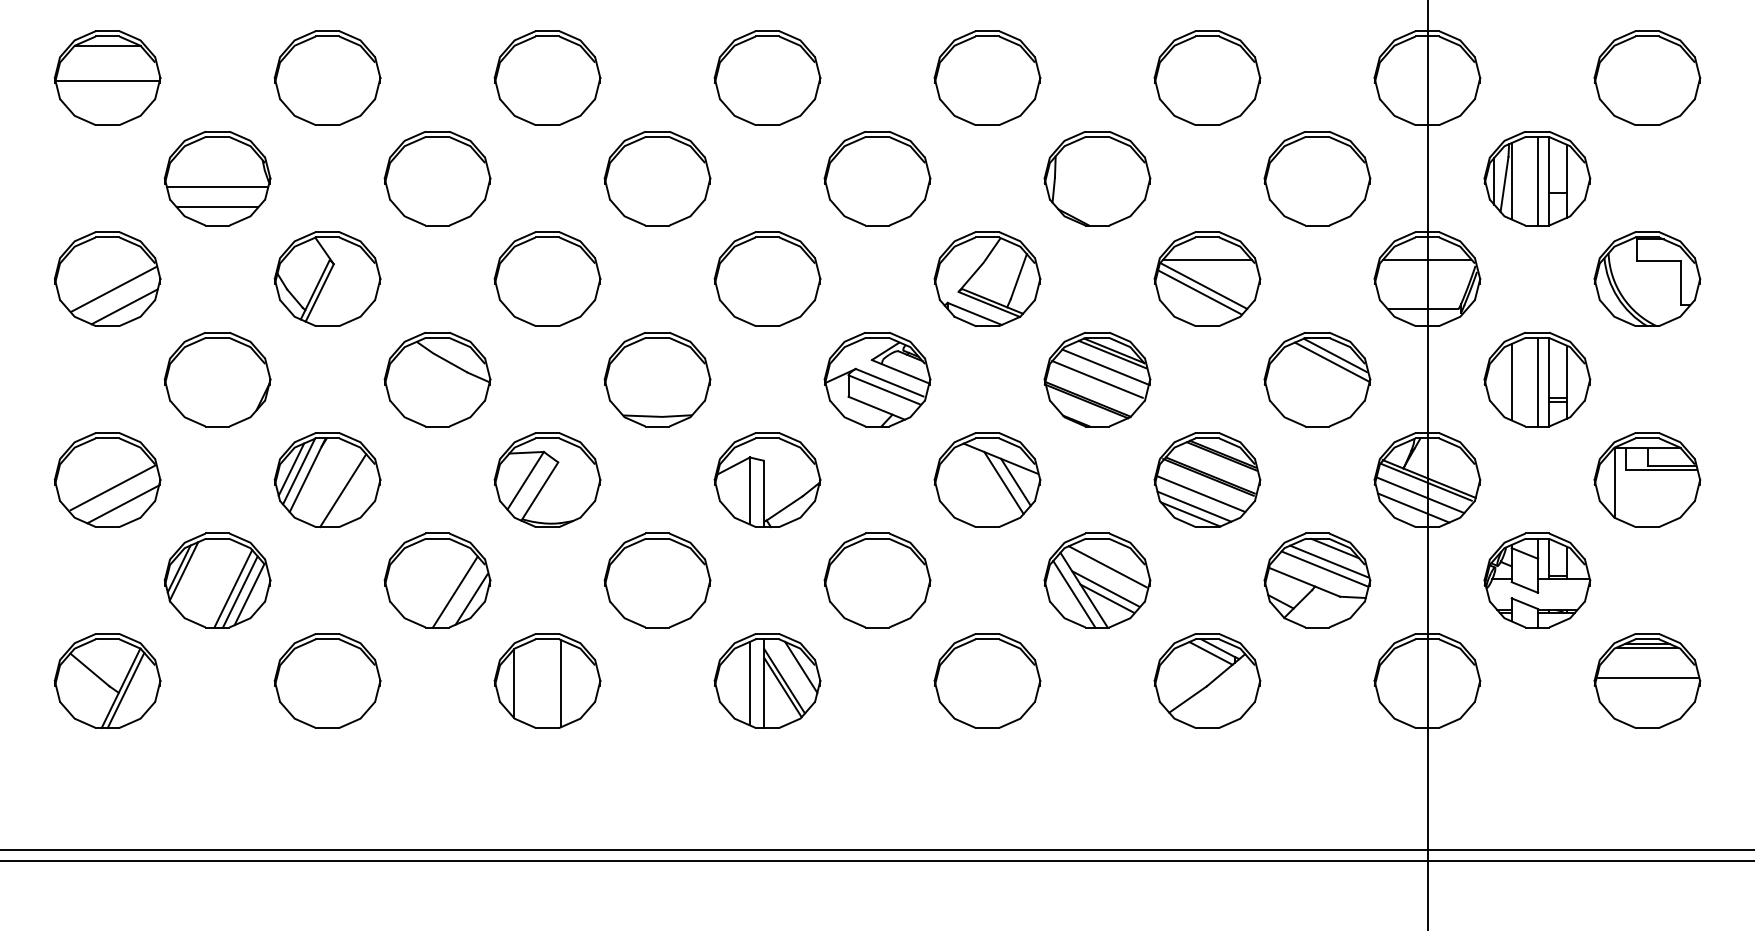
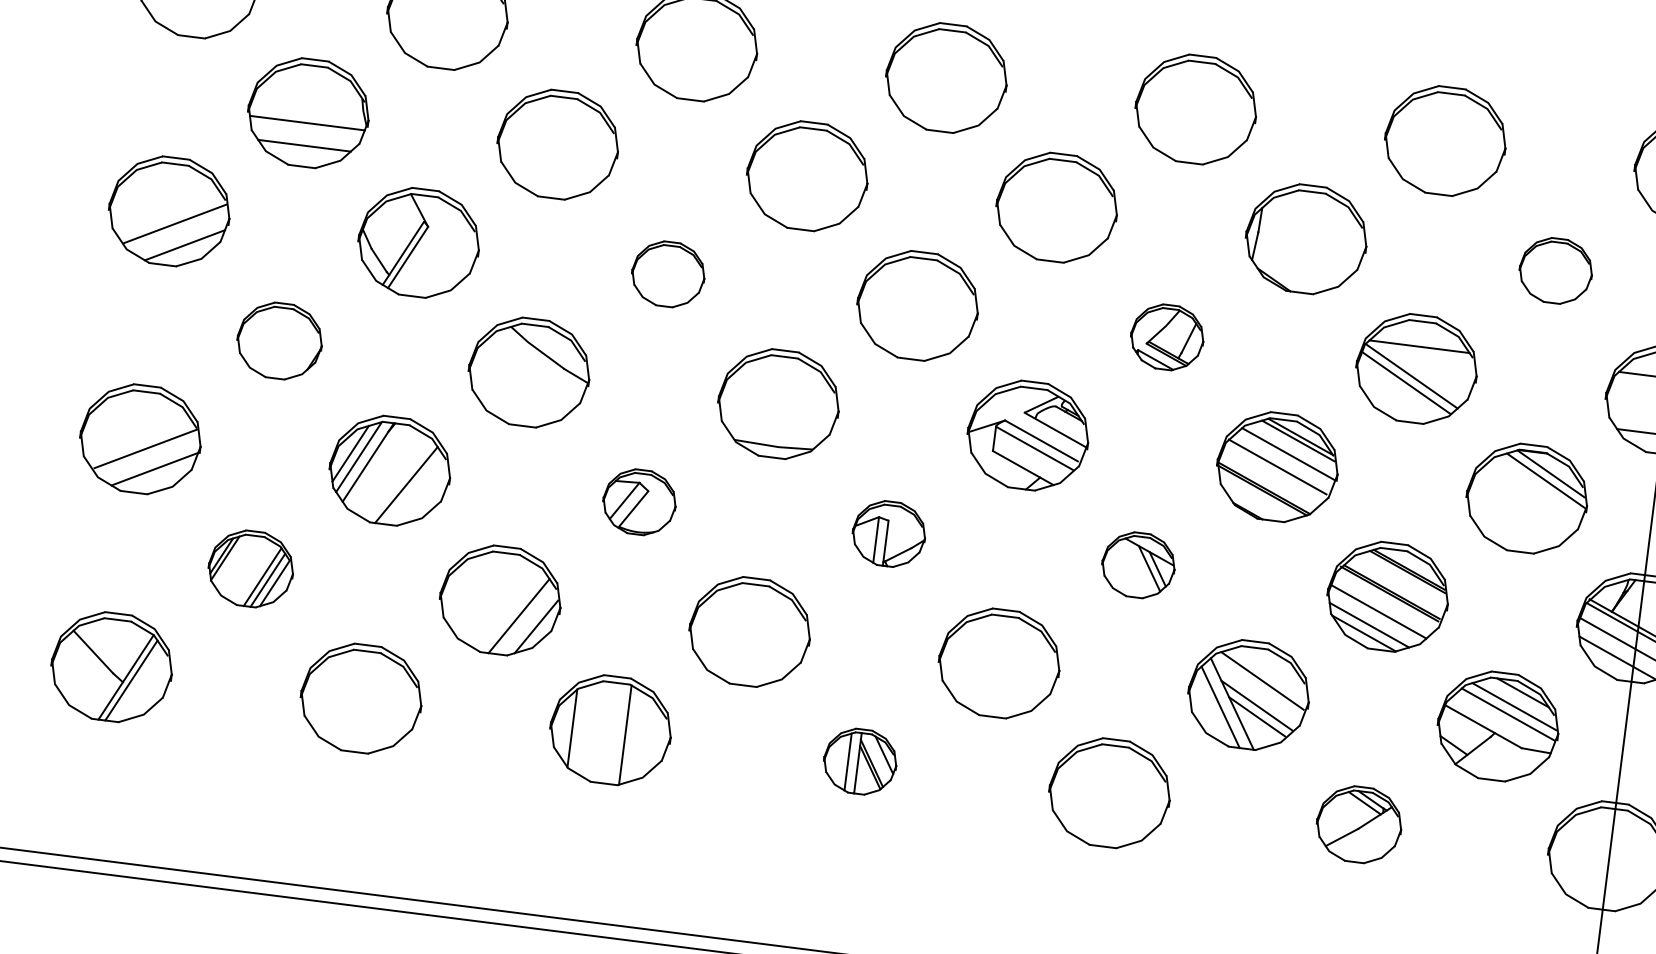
part: (1317, 178) -> (1556, 270), size x0.6
part: (547, 278) -> (668, 273), size x0.6
part: (987, 278) -> (1167, 336), size x0.6
part: (217, 379) -> (279, 341), size x0.7
part: (547, 479) -> (639, 501), size x0.6
part: (987, 479) -> (1138, 564), size x0.6
part: (767, 480) -> (888, 534), size x0.6
part: (217, 580) -> (250, 568), size x0.7
part: (767, 680) -> (860, 761), size x0.6
part: (1207, 680) -> (1359, 824), size x0.7

